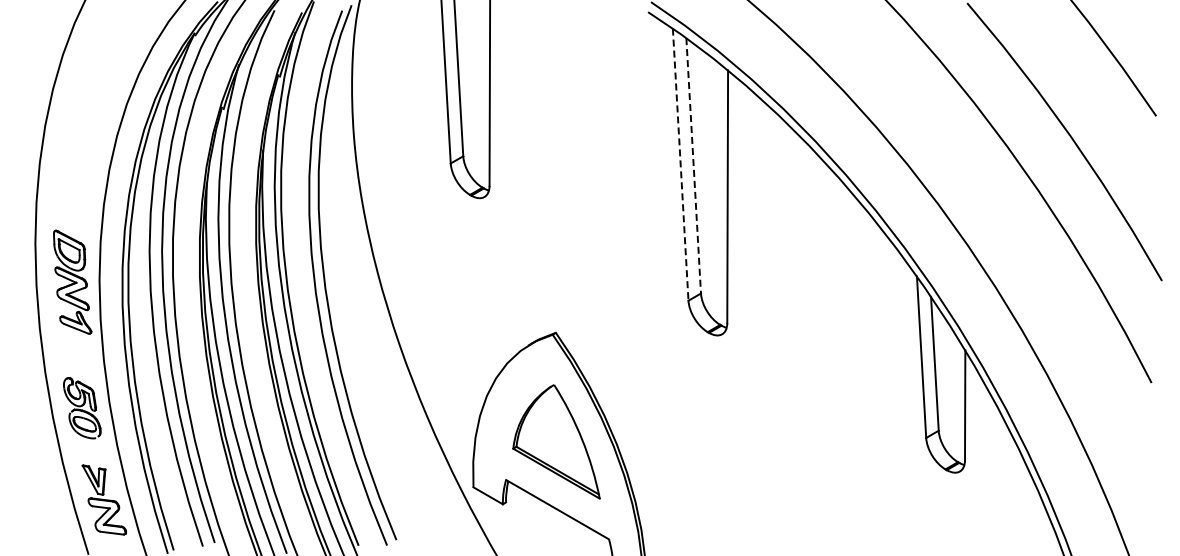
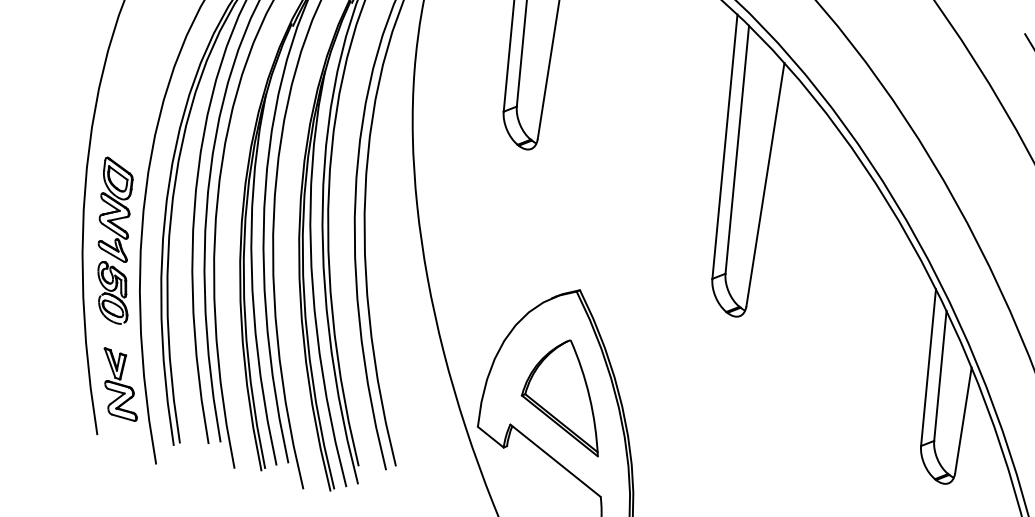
line: (680, 165) -> (724, 147), dashed -> solid
line: (693, 165) -> (737, 149), dashed -> solid
part: (72, 281) -> (116, 209), moved

